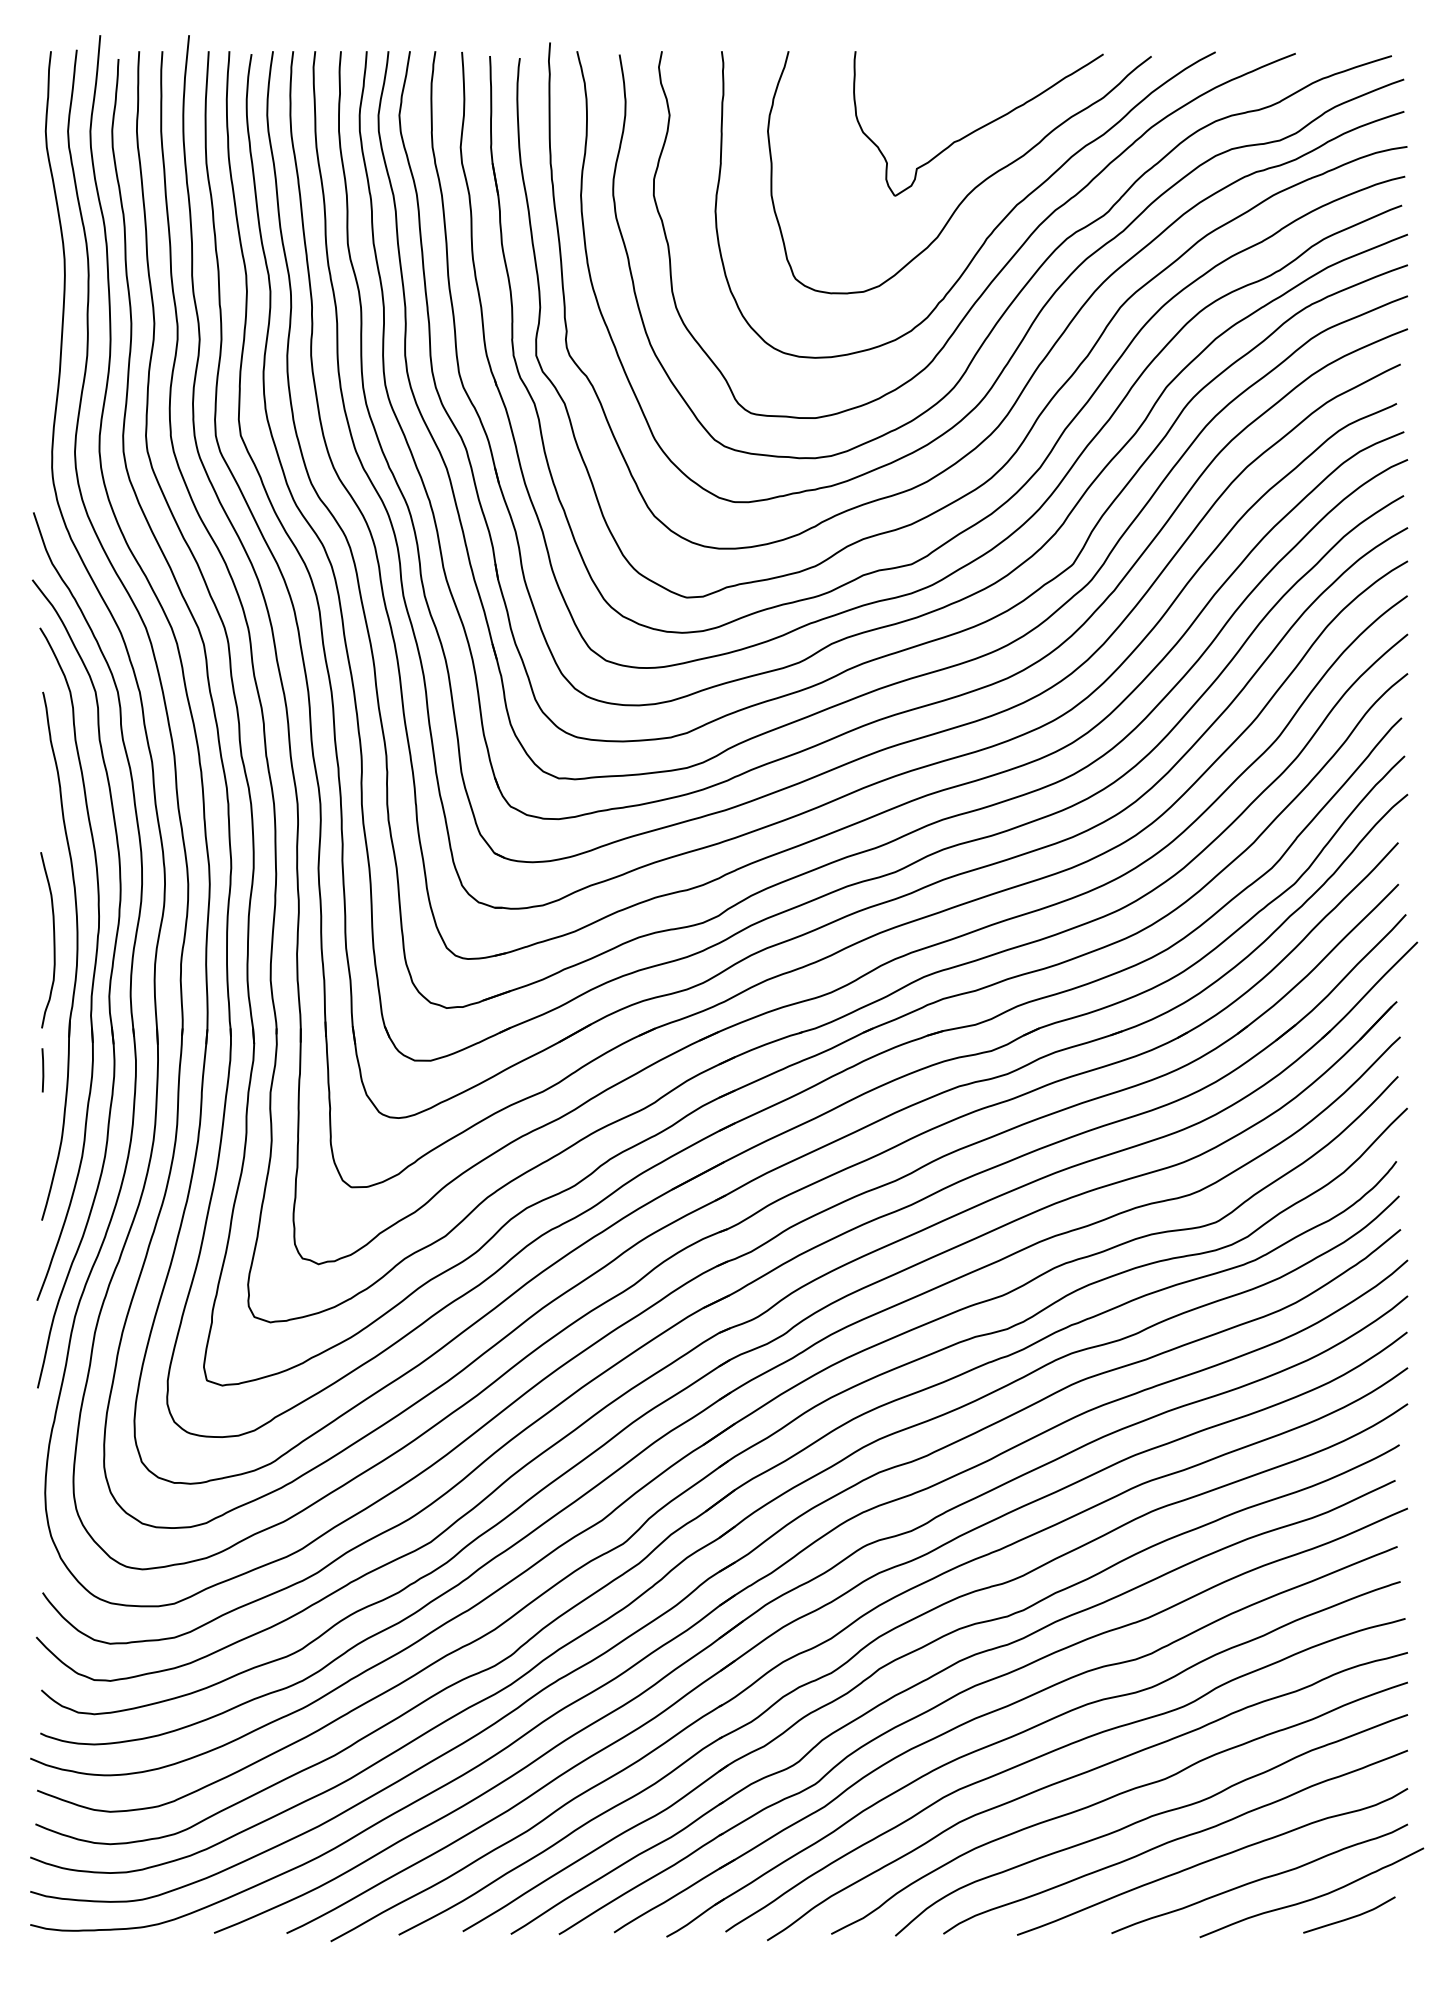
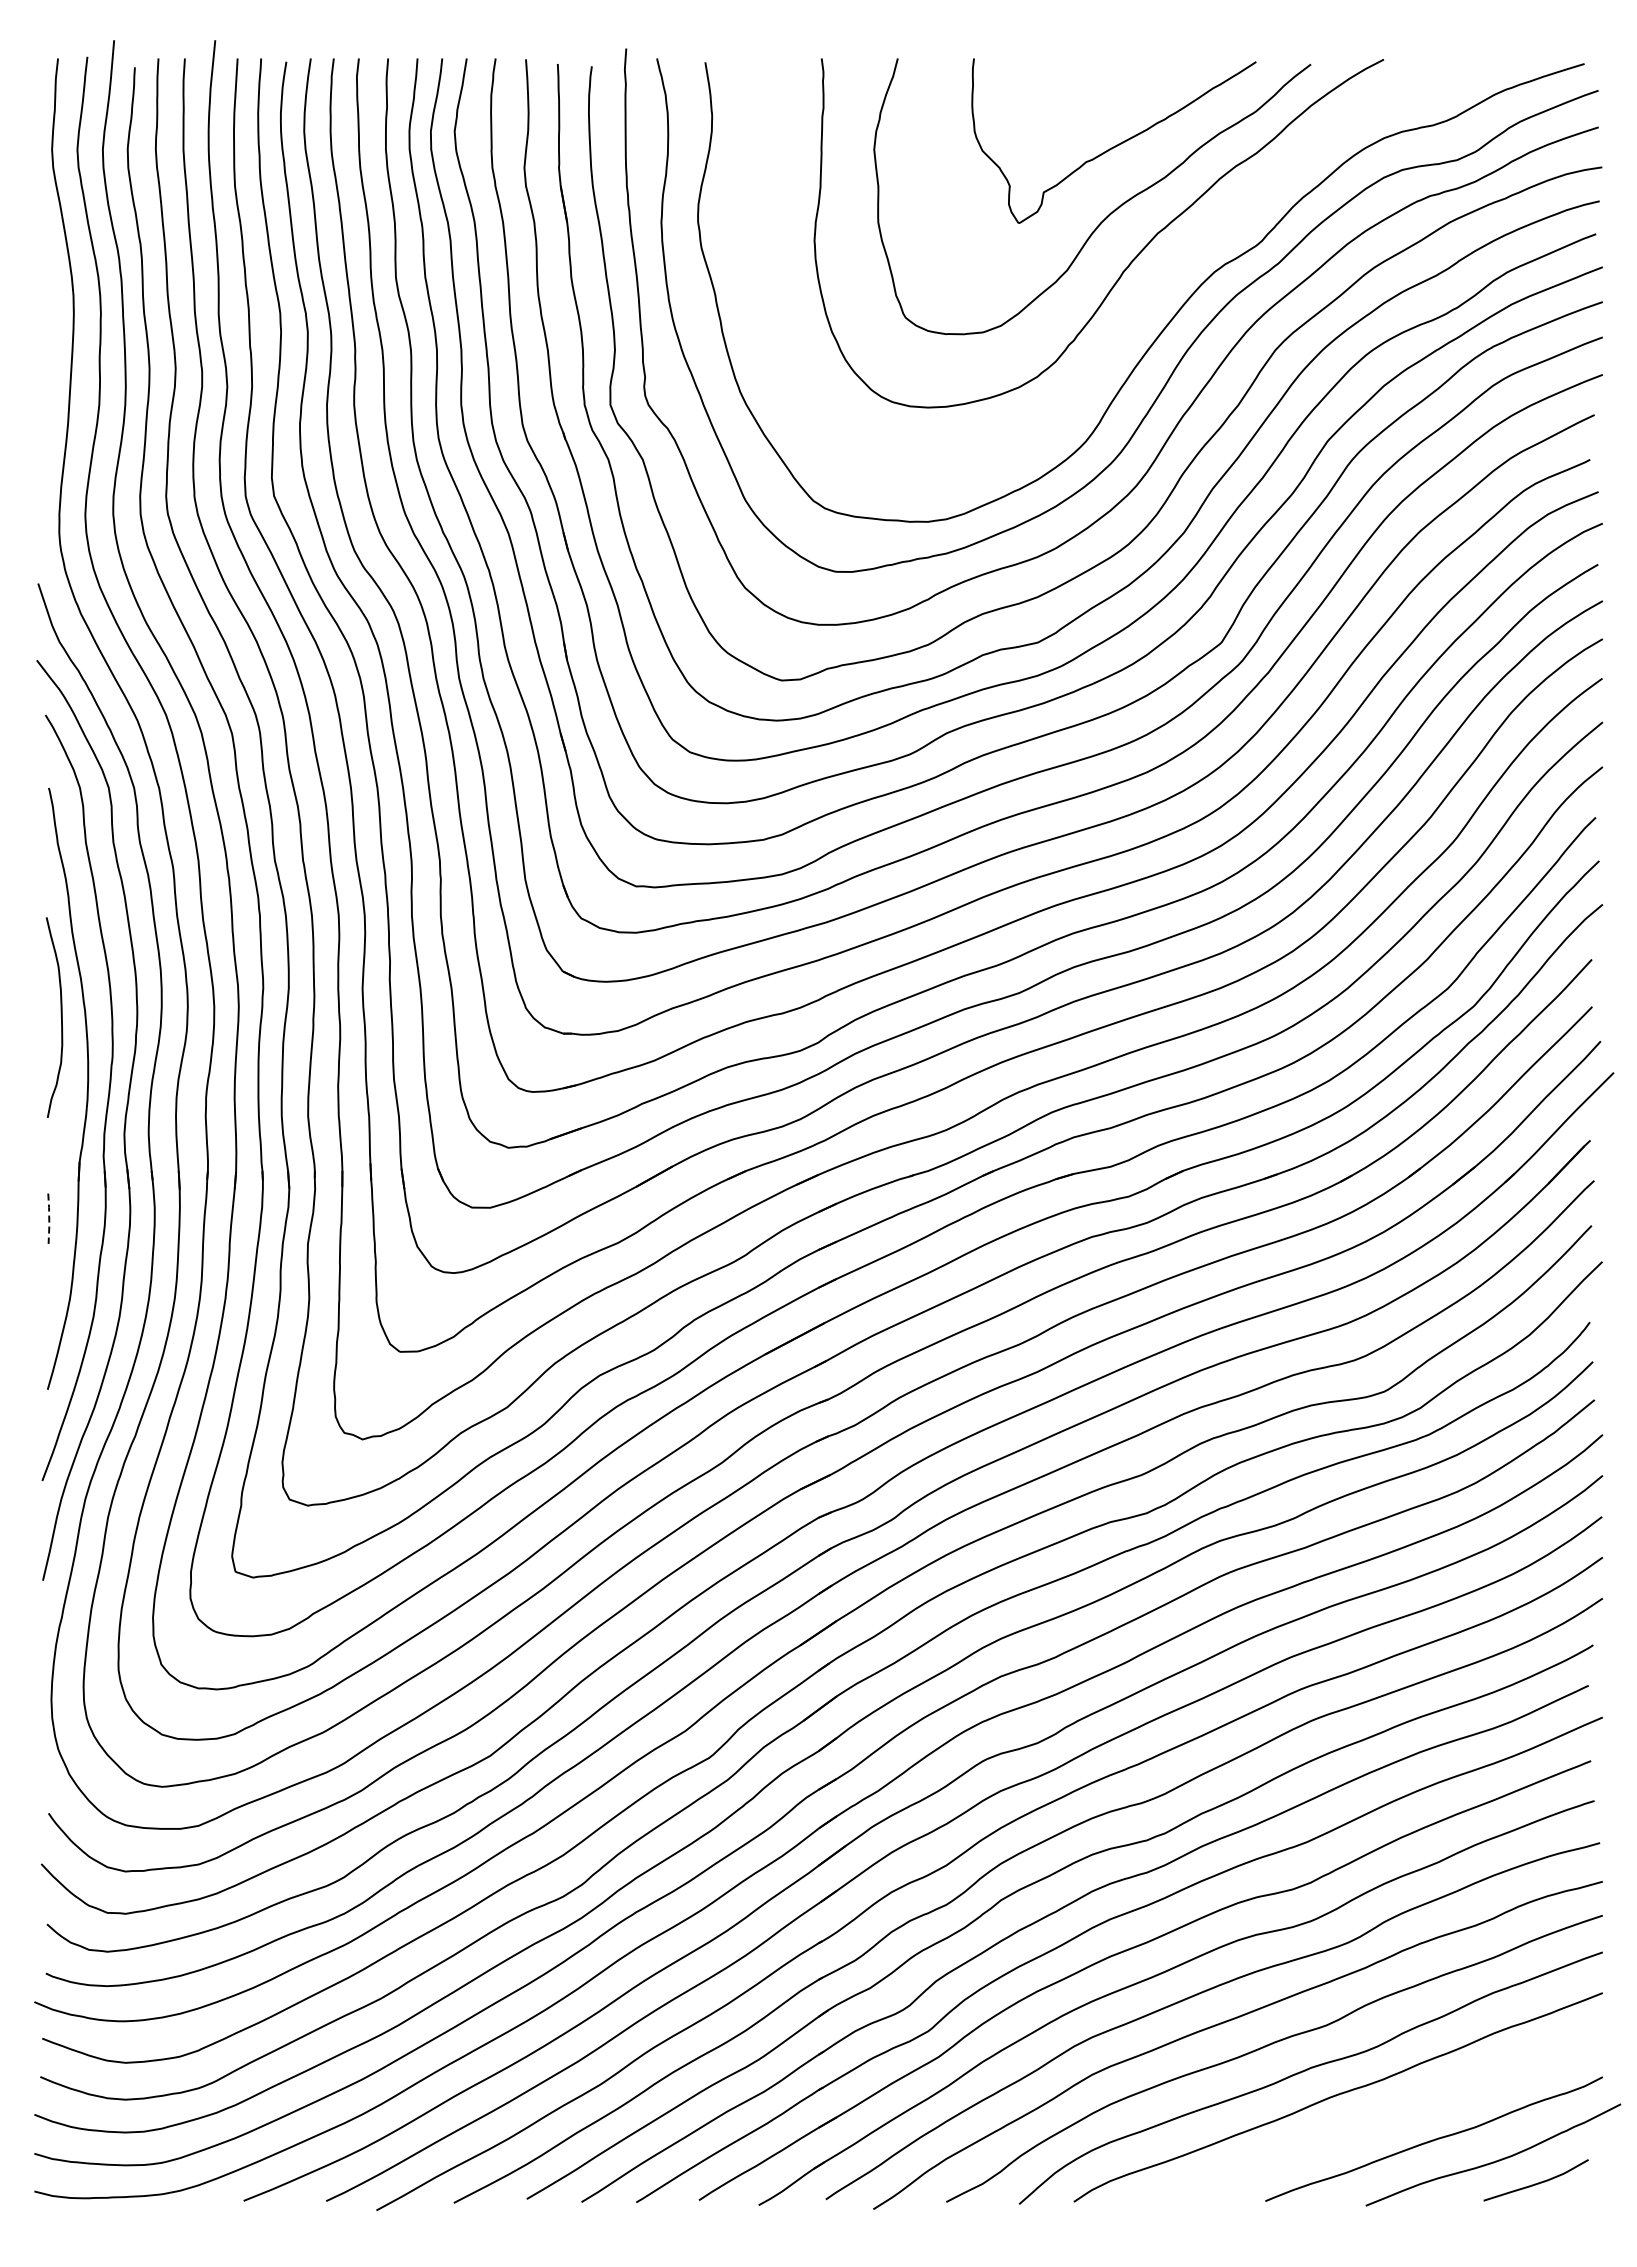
curve: (1007, 262) -> (1146, 298), removed
curve: (53, 938) -> (60, 1015), moved
line: (43, 1070) -> (49, 1218), solid -> dashed
curve: (1211, 1860) -> (1379, 2118), removed

